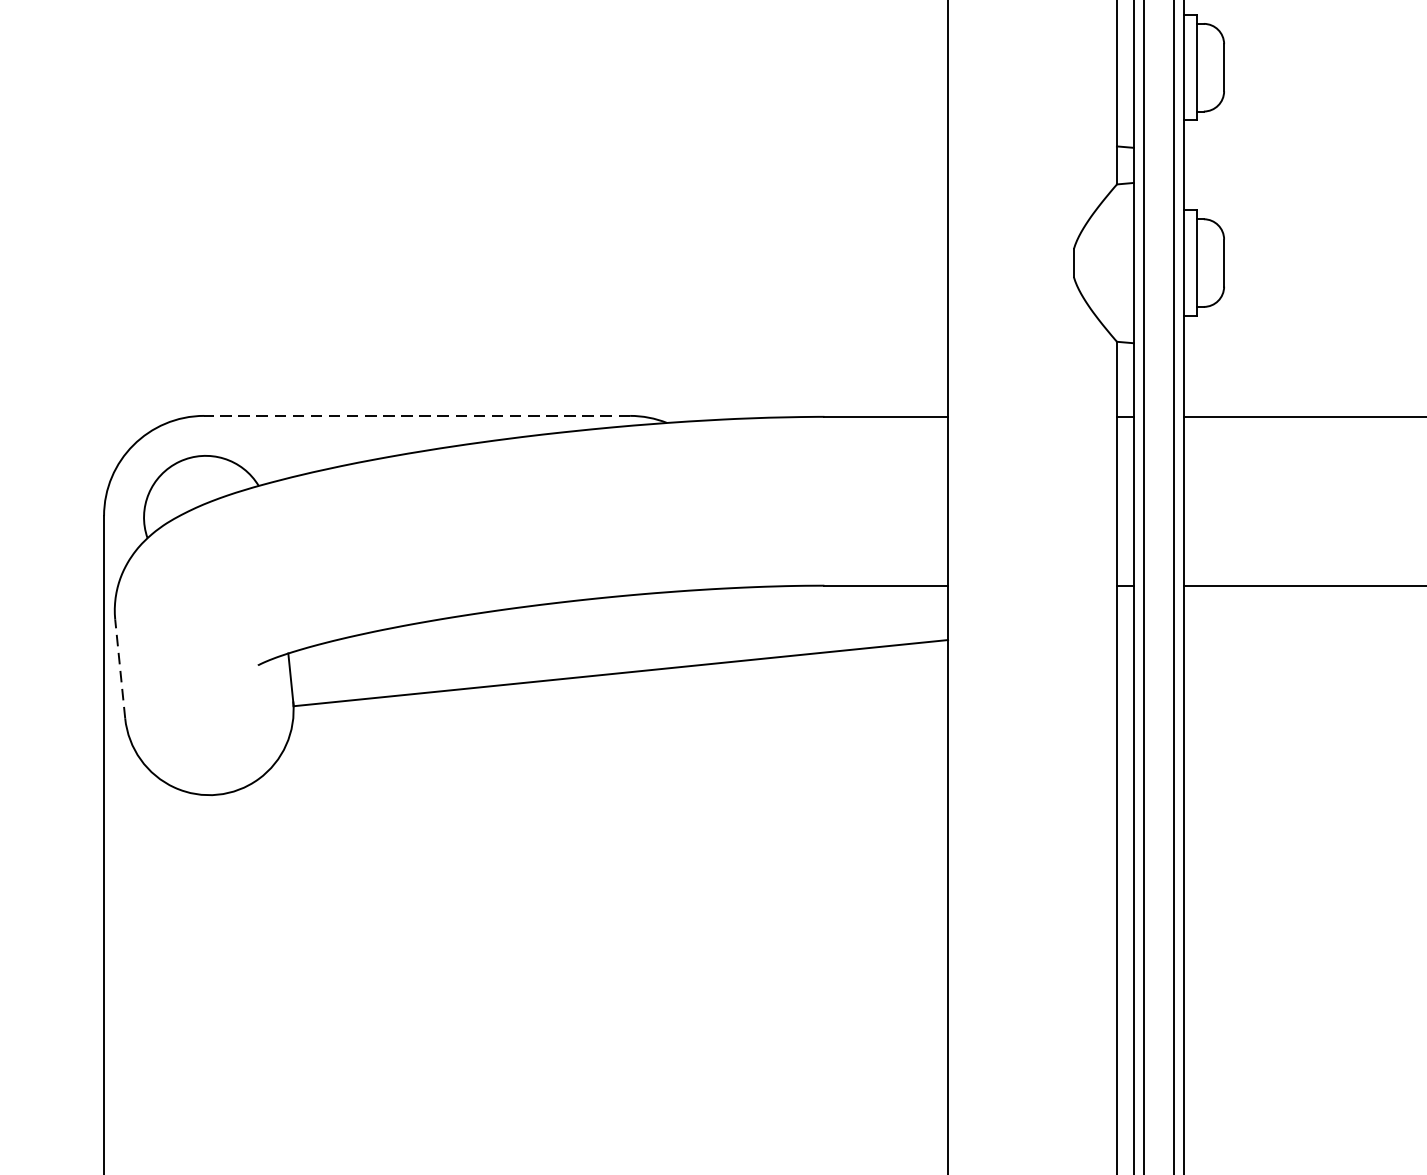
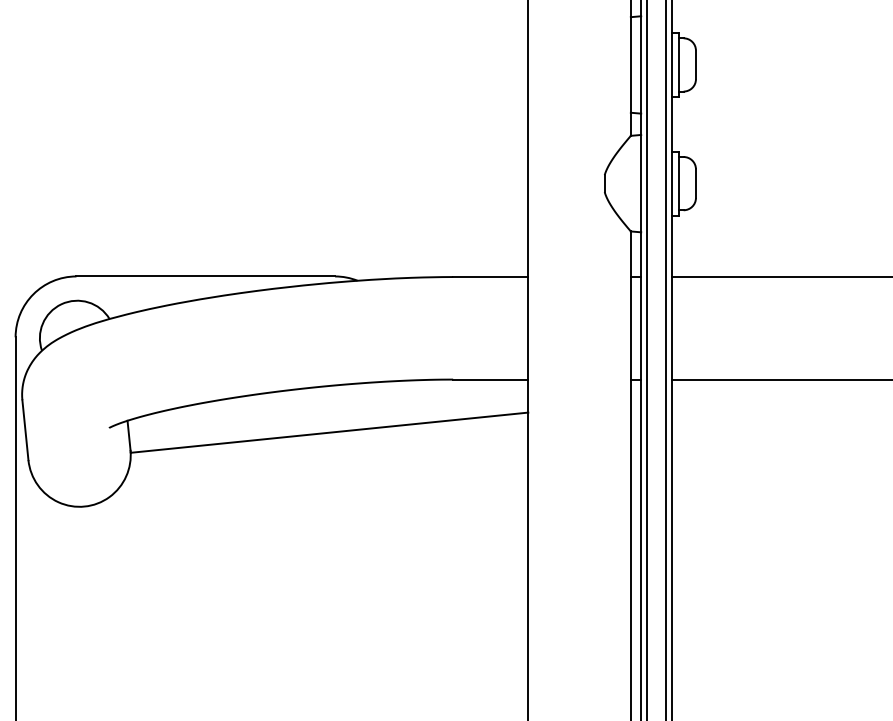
line: (416, 415) -> (205, 276), dashed -> solid
line: (120, 667) -> (25, 429), dashed -> solid

